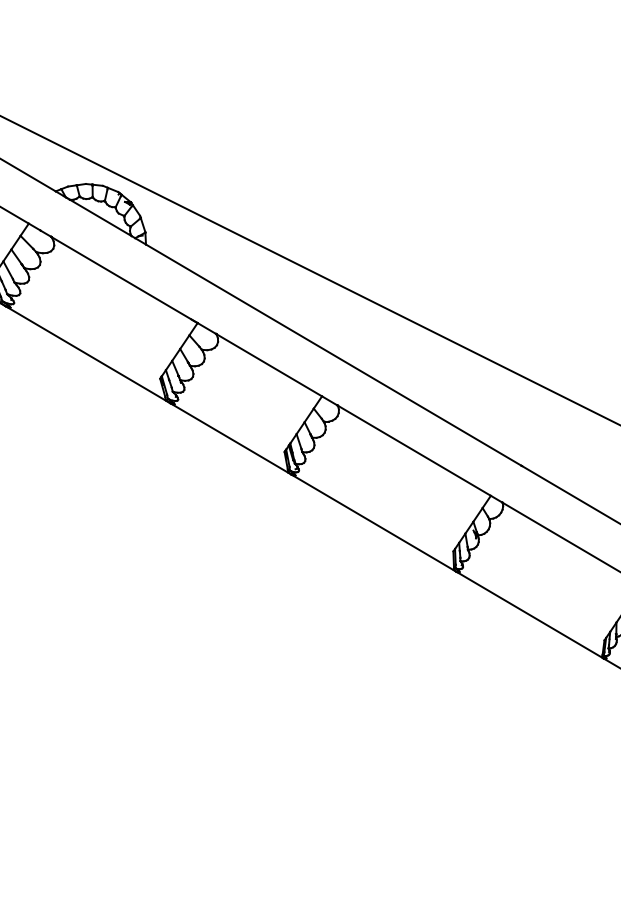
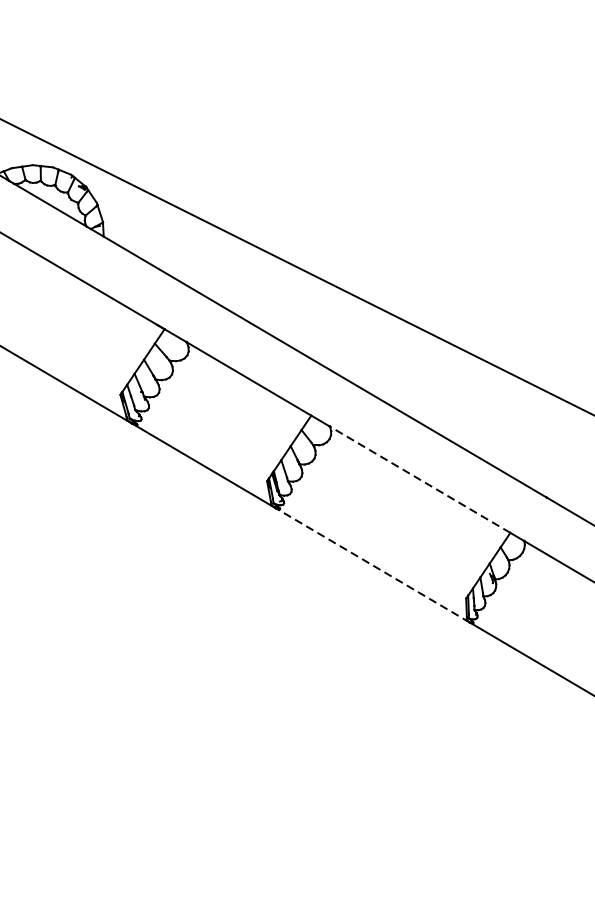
line: (414, 450) -> (420, 479), solid -> dashed
line: (374, 523) -> (373, 565), solid -> dashed

